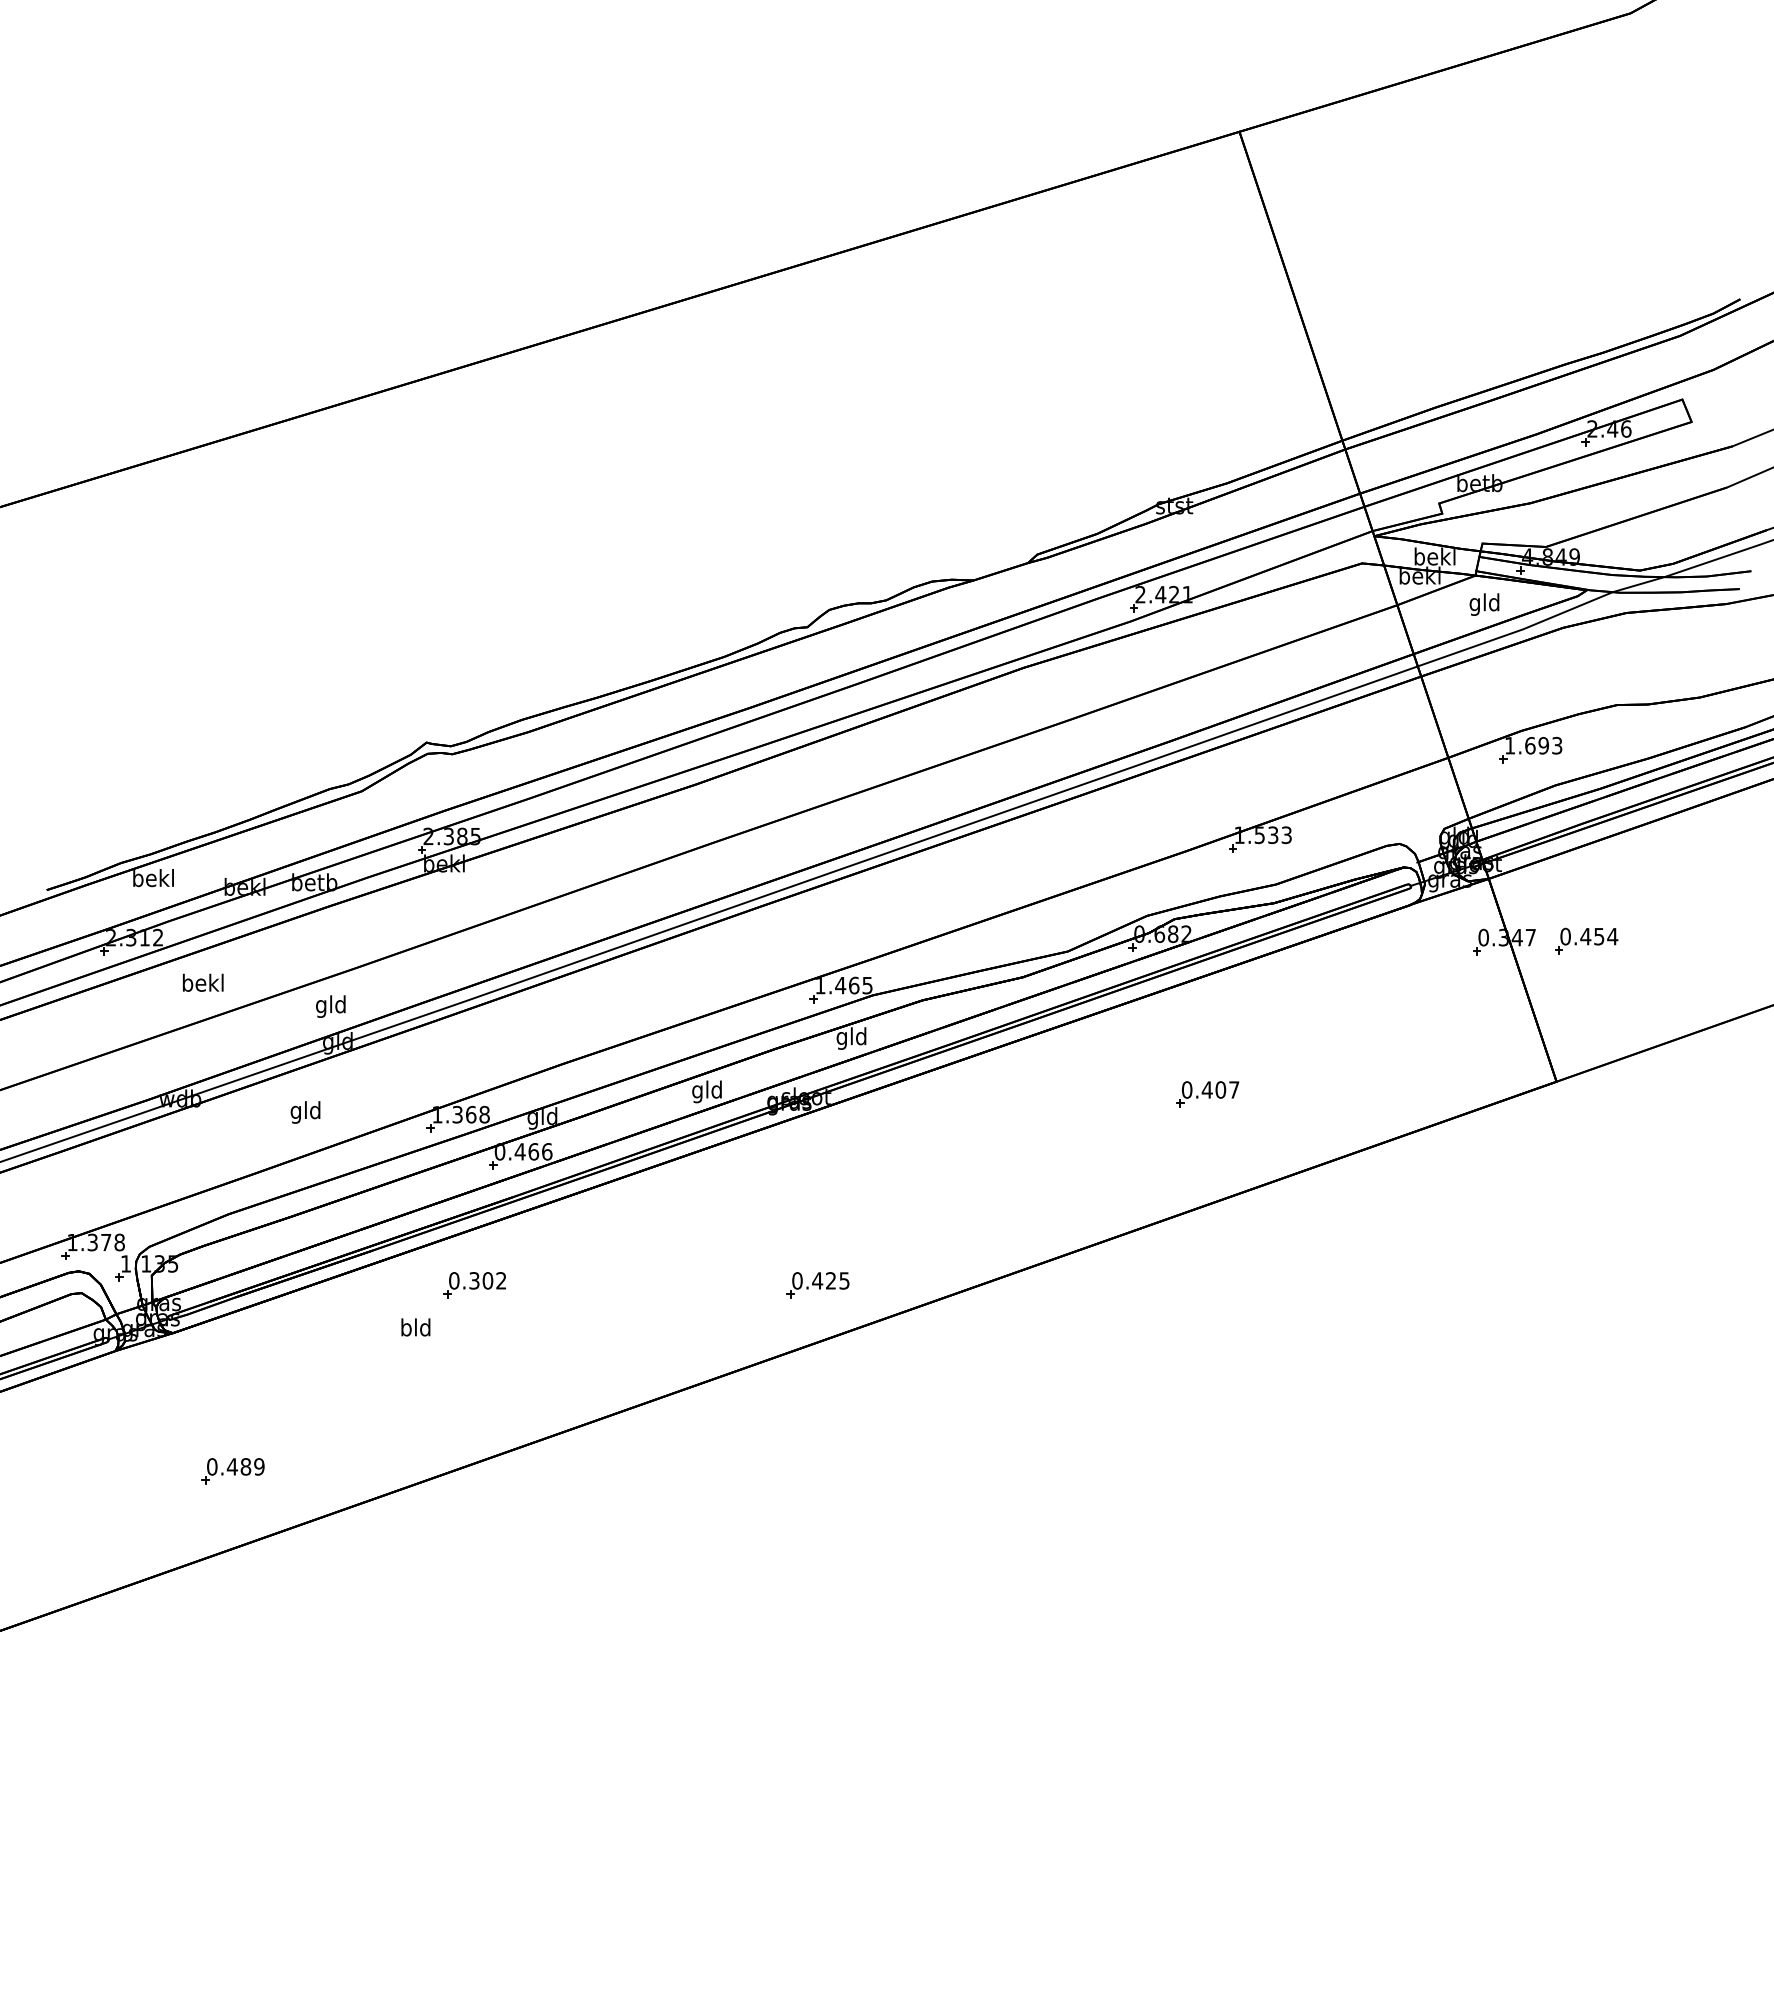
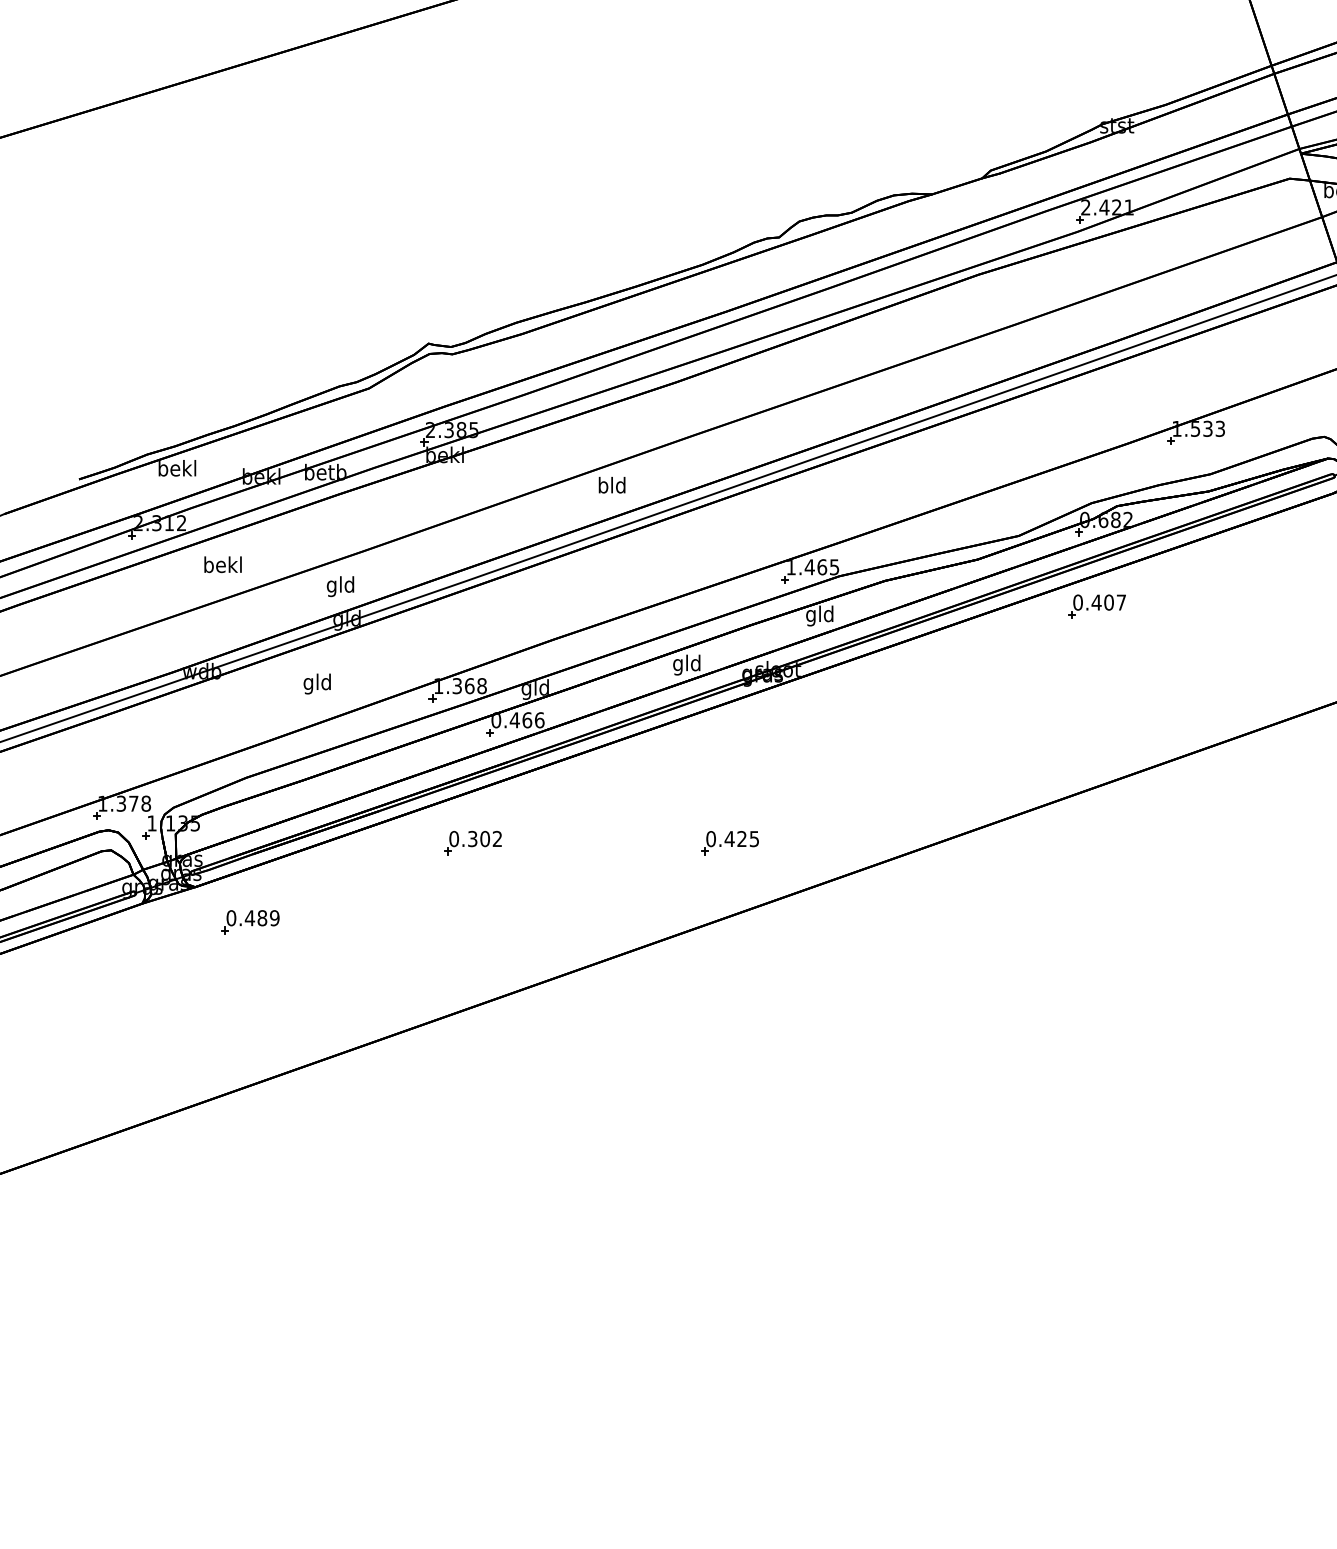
part: (1207, 1094) -> (1096, 606), moved
part: (817, 1285) -> (729, 843), moved
text: (415, 1327) -> (611, 485), moved
part: (232, 1471) -> (250, 922), moved

